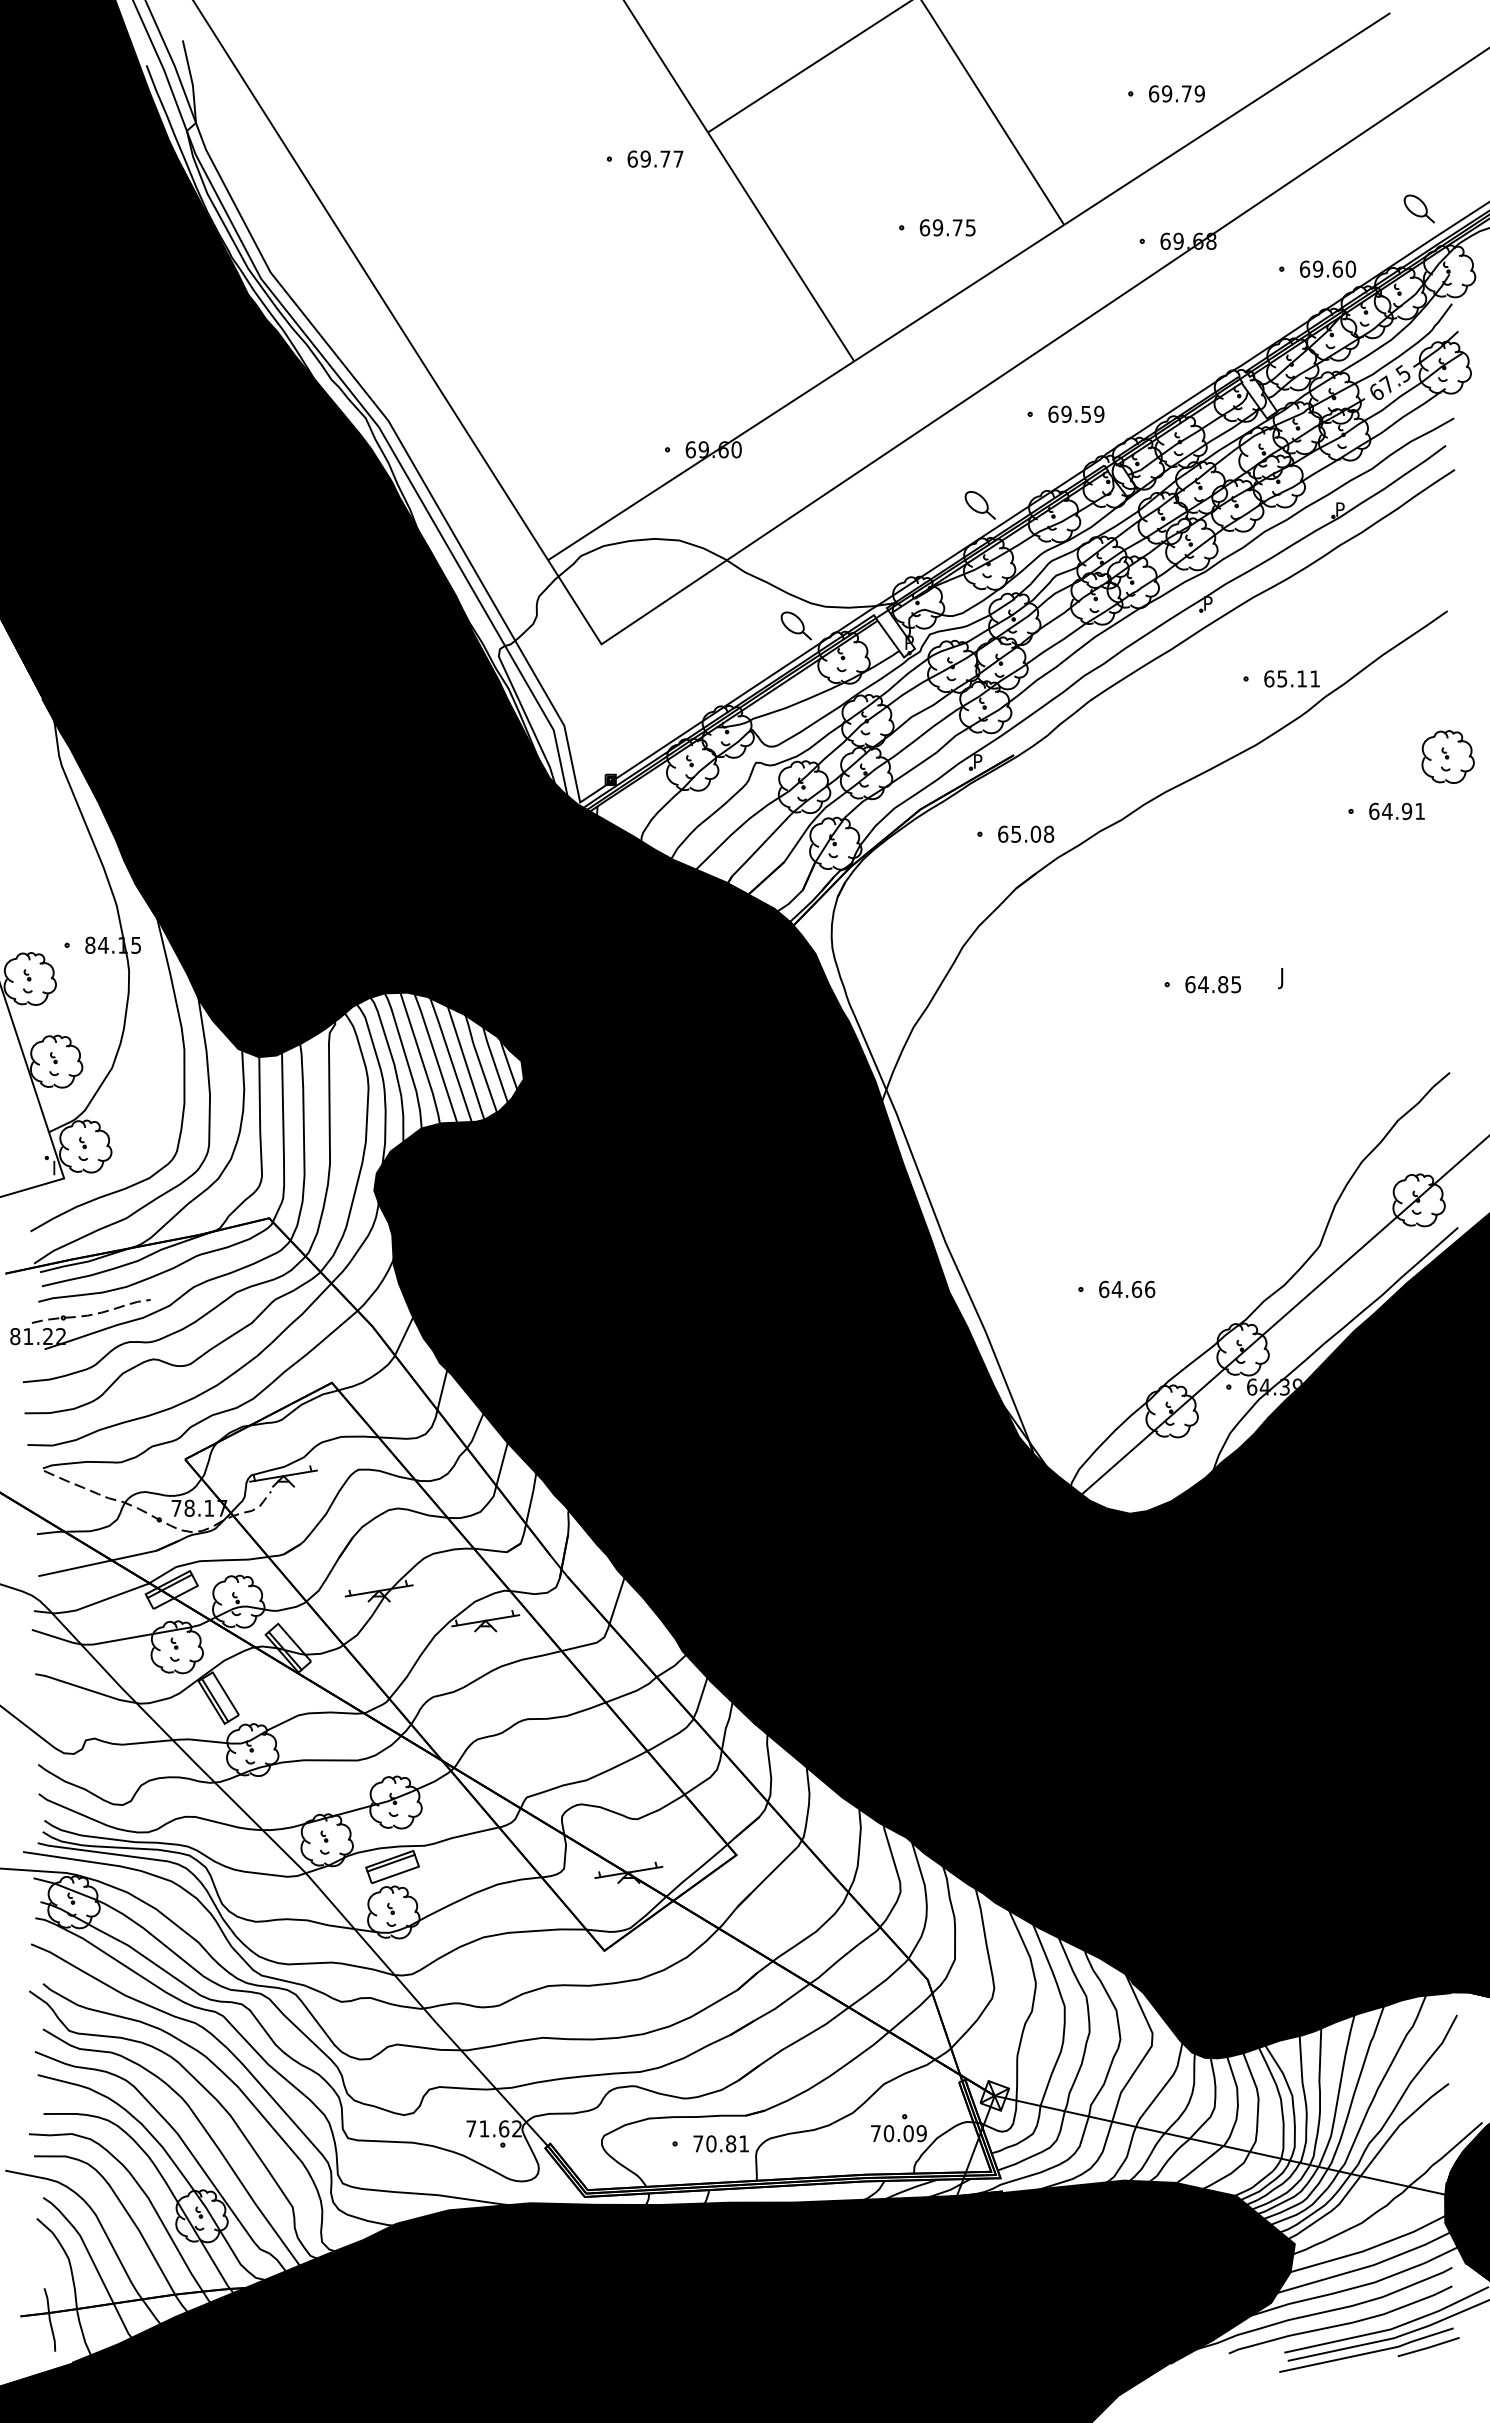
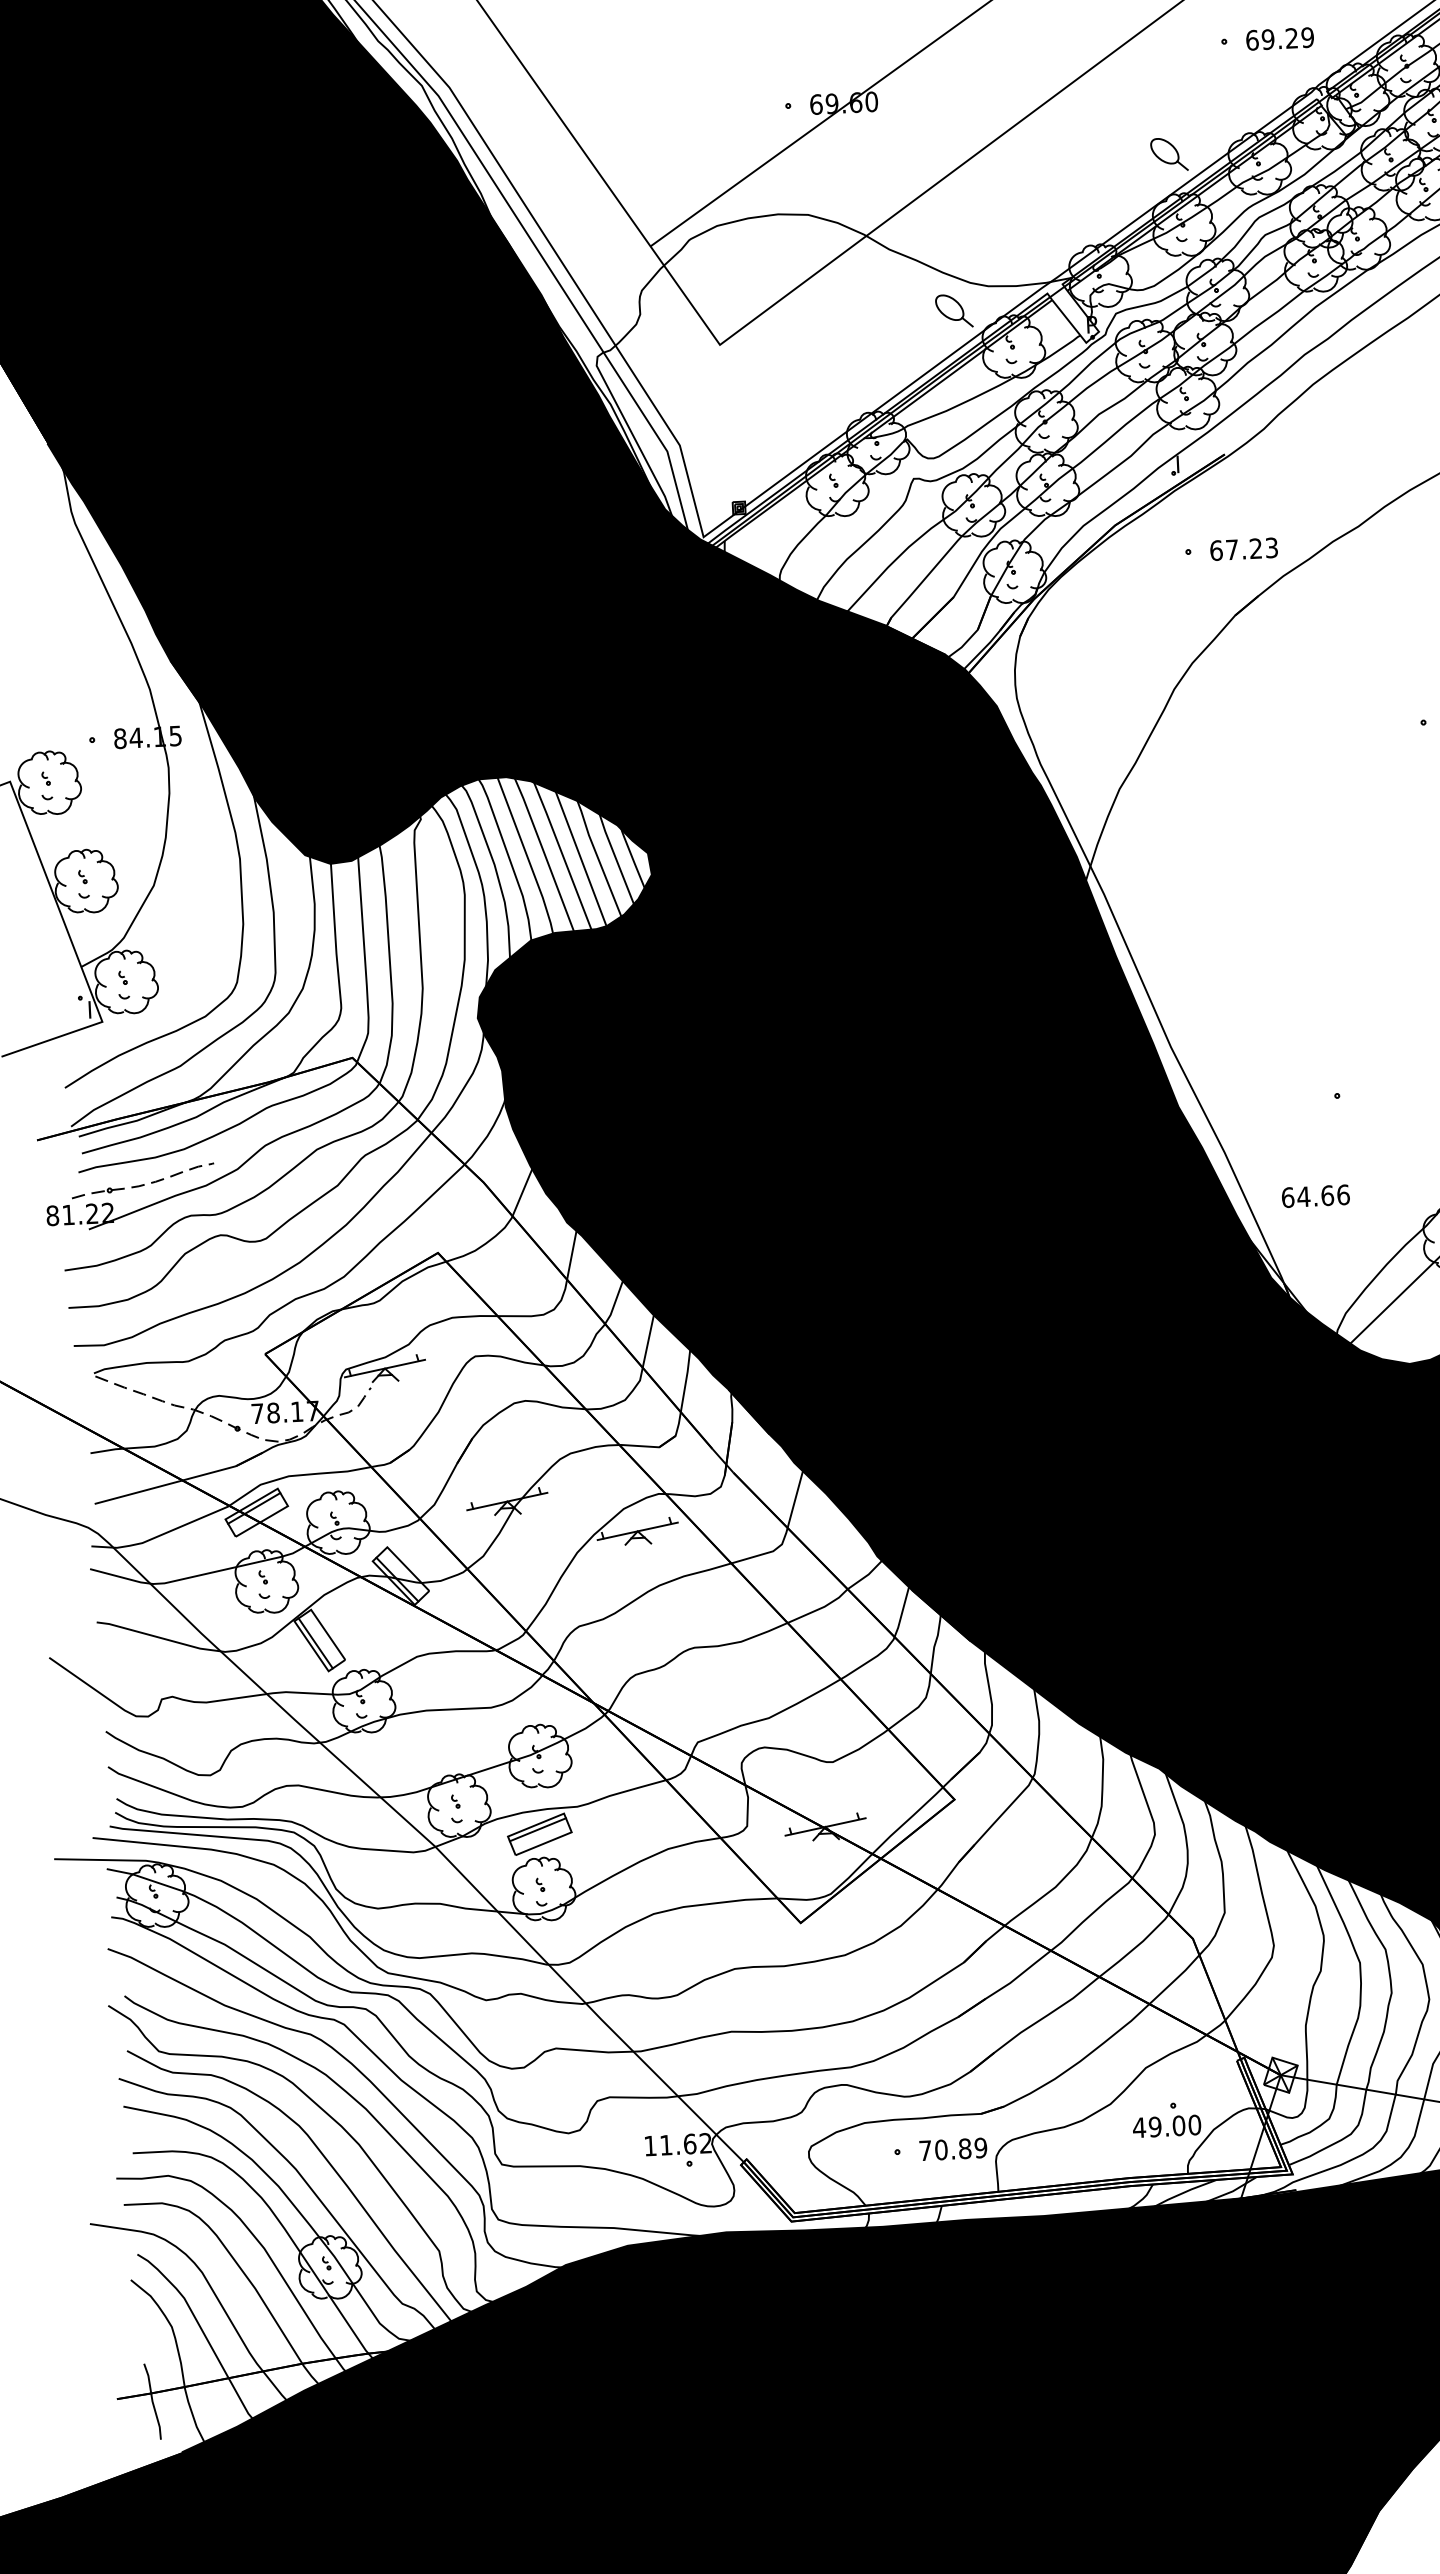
text: (1085, 413) -> (1291, 37), 69.59 -> 69.29
text: (978, 758) -> (1182, 460), P -> I
text: (1032, 833) -> (1251, 547), 65.08 -> 67.23
text: (1127, 1289) -> (1316, 1196), moved
text: (471, 2128) -> (650, 2145), 71.62 -> 11.62
text: (898, 2133) -> (1166, 2126), 70.09 -> 49.00
text: (744, 2143) -> (981, 2147), 70.81 -> 70.89

